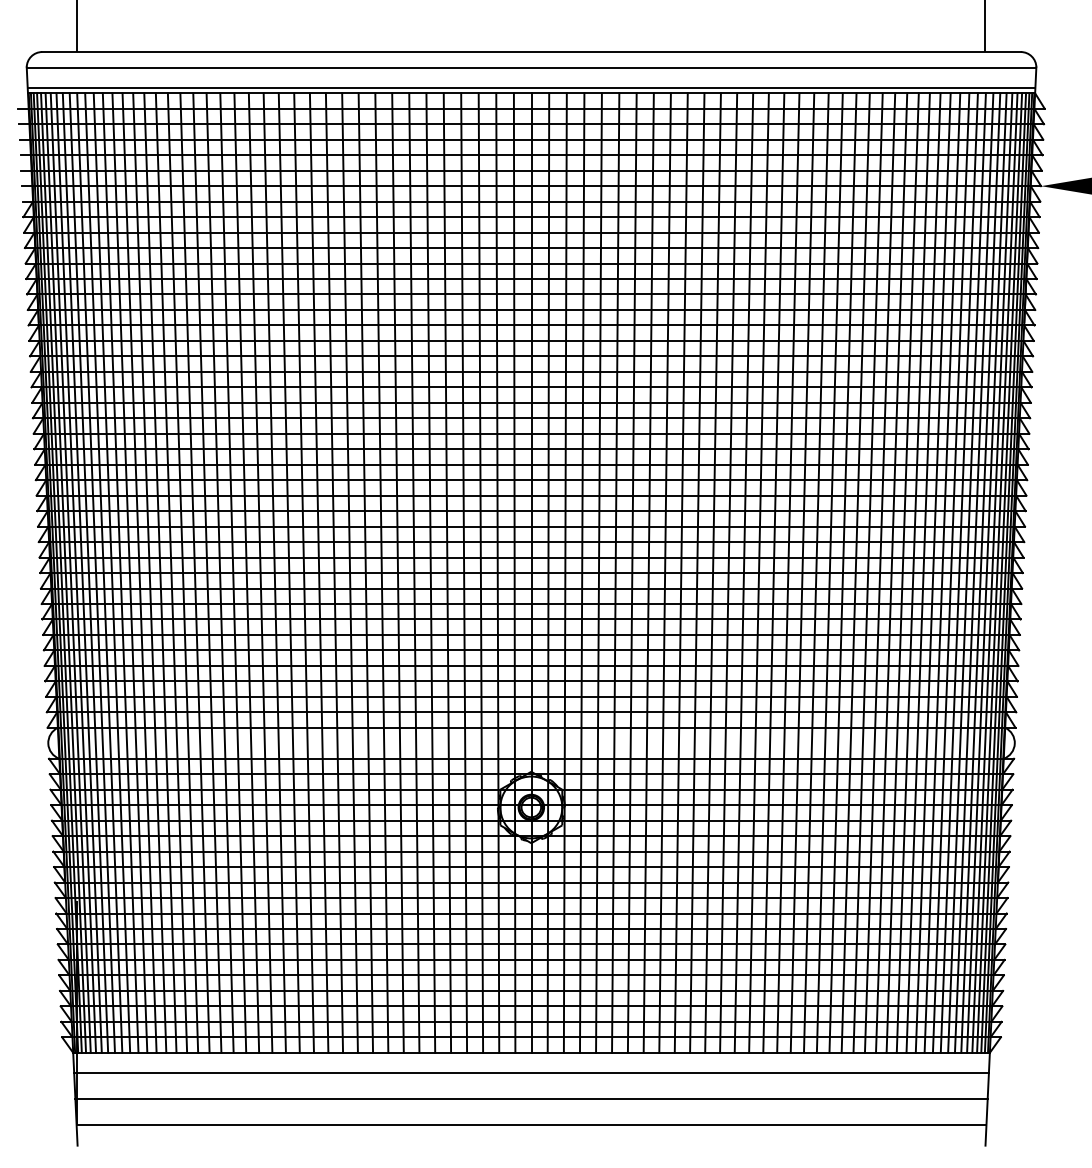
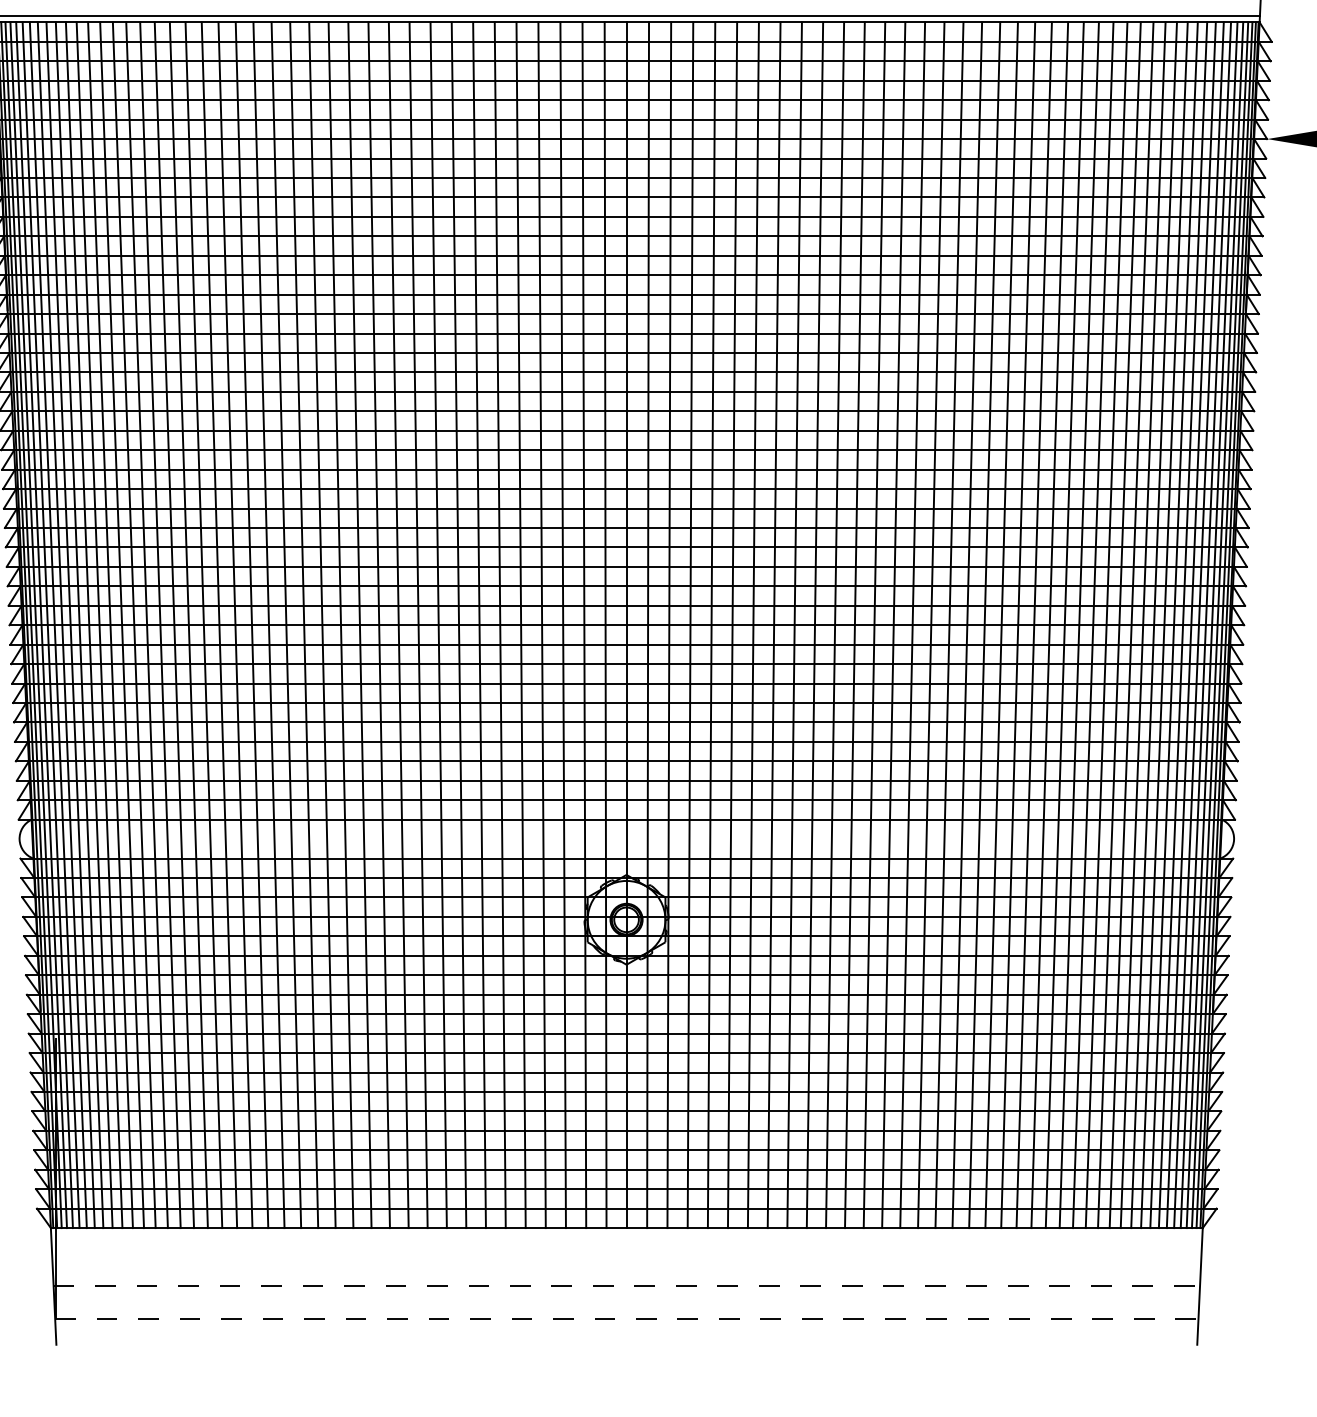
line: (531, 1073) -> (626, 1254), removed
line: (532, 1098) -> (628, 1285), solid -> dashed
line: (531, 1125) -> (626, 1319), solid -> dashed

